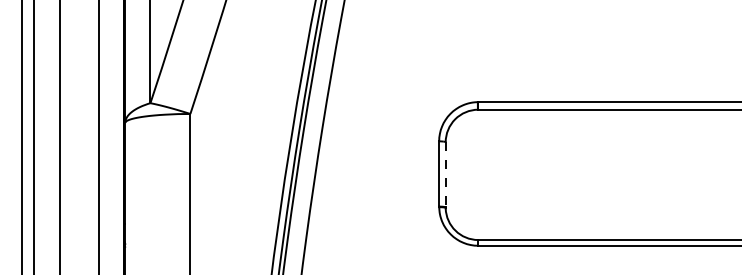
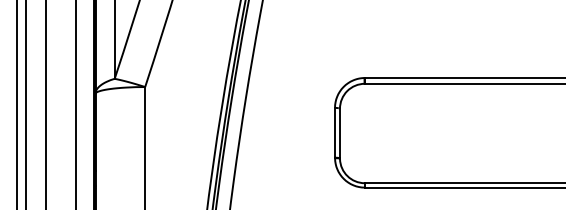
line: (446, 174) -> (340, 133), dashed -> solid

